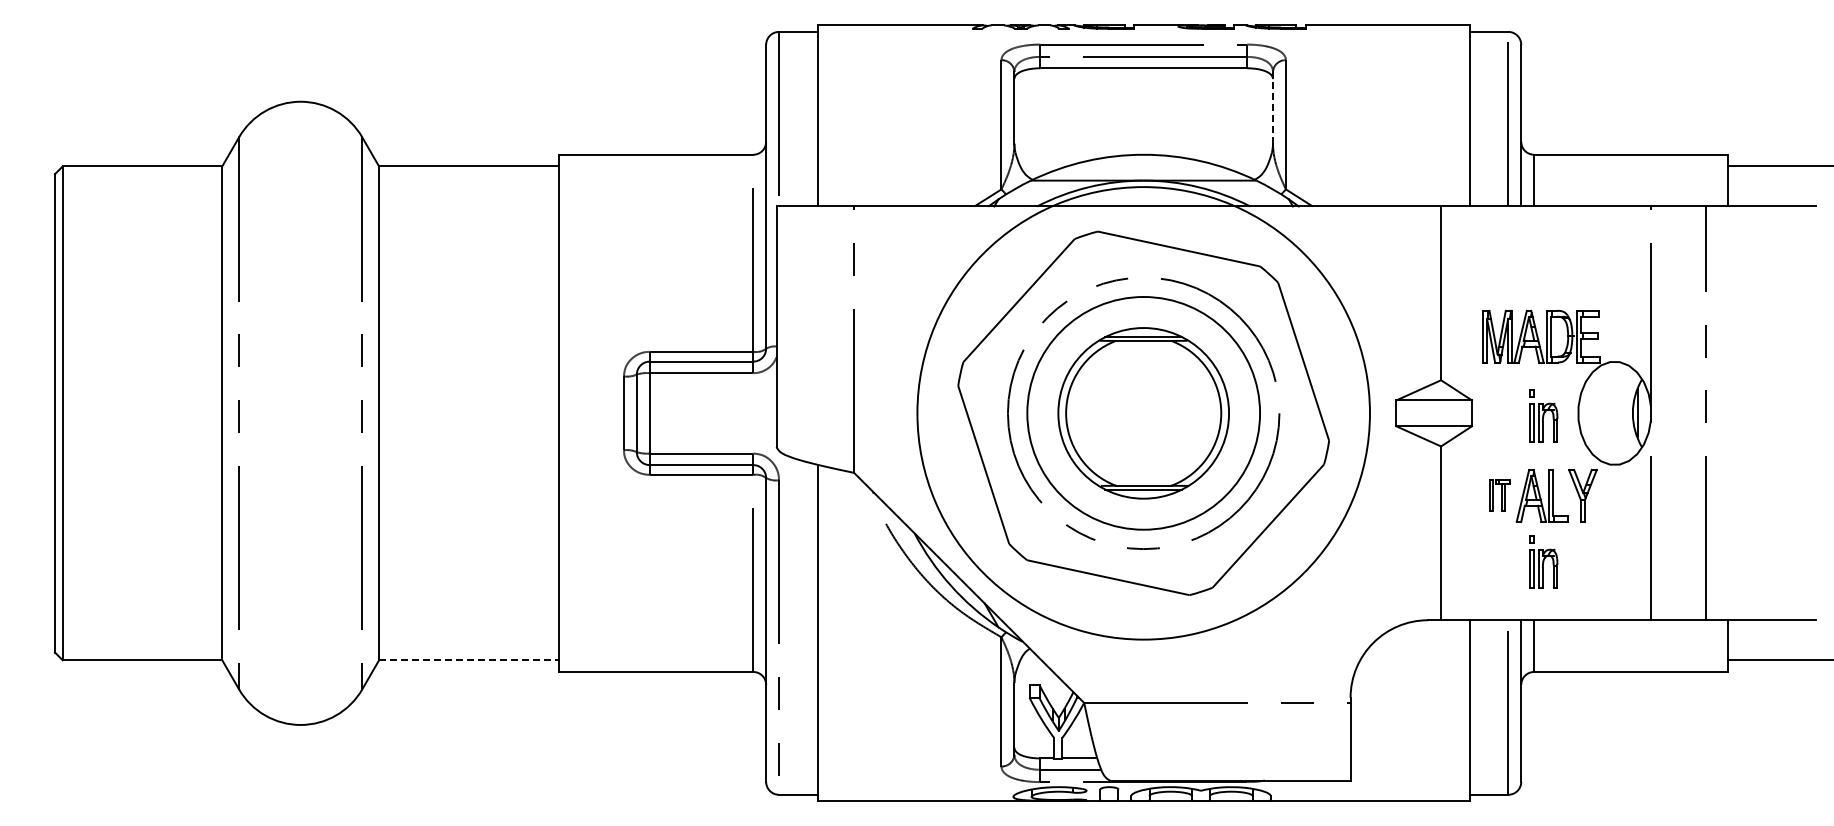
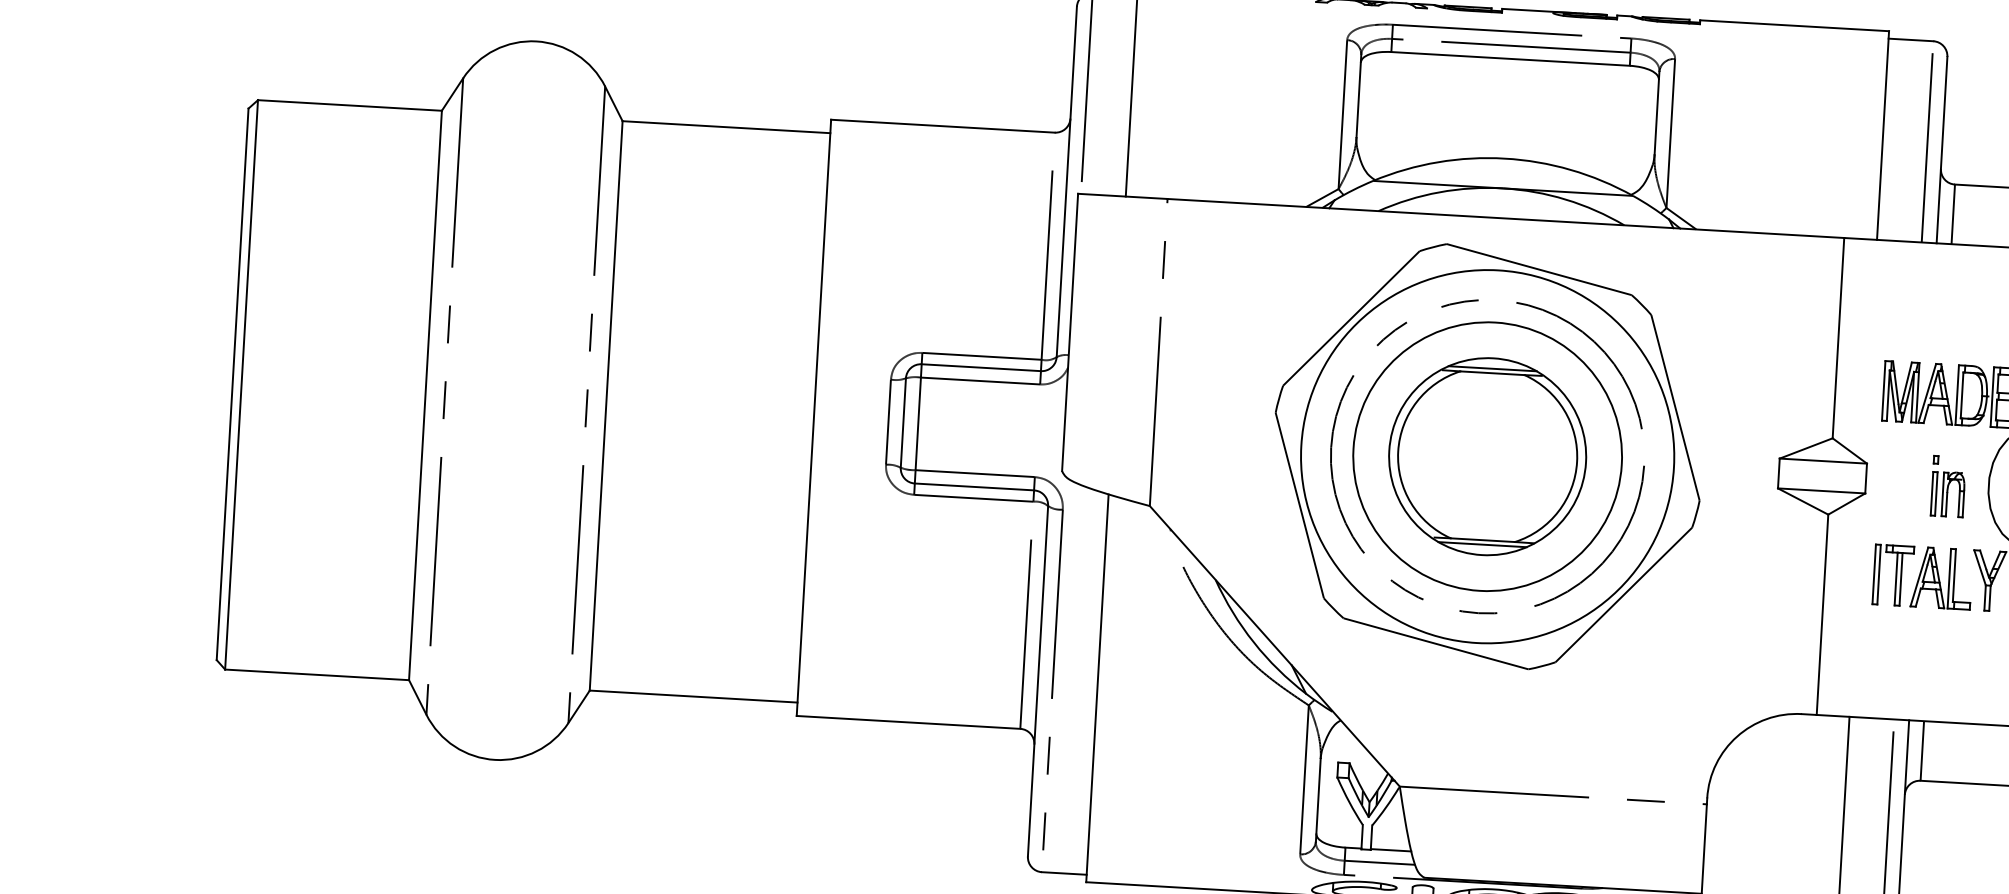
line: (1273, 107) -> (1657, 112), dashed -> solid
circle: (1143, 412) -> (1487, 455), size x0.71
part: (1500, 495) -> (1893, 575), size x1.67
part: (1543, 561) -> (1938, 654), removed
line: (469, 660) -> (694, 696), dashed -> solid

